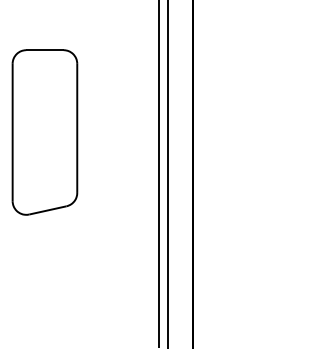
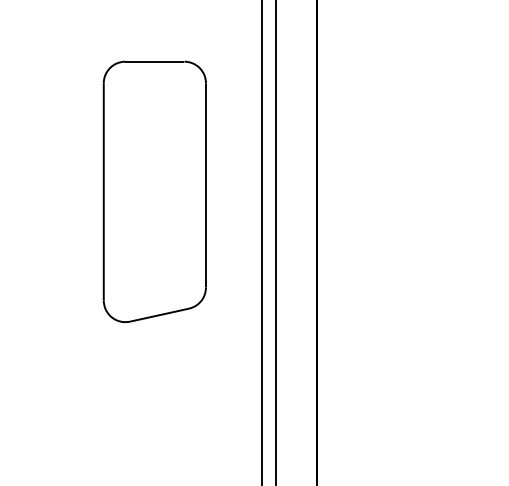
part: (44, 132) -> (154, 191), moved

